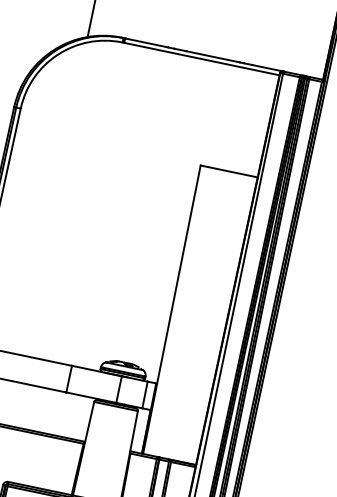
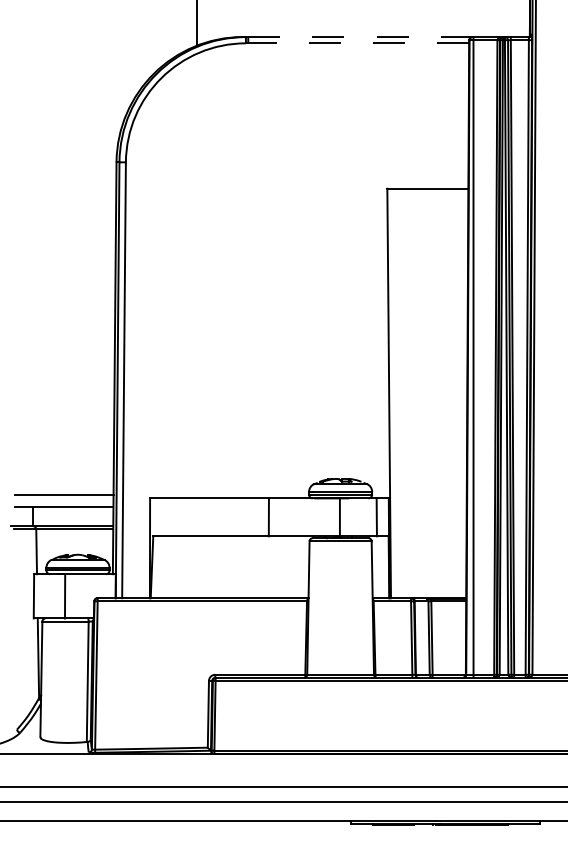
line: (204, 55) -> (360, 37), solid -> dashed
line: (201, 59) -> (358, 43), solid -> dashed

